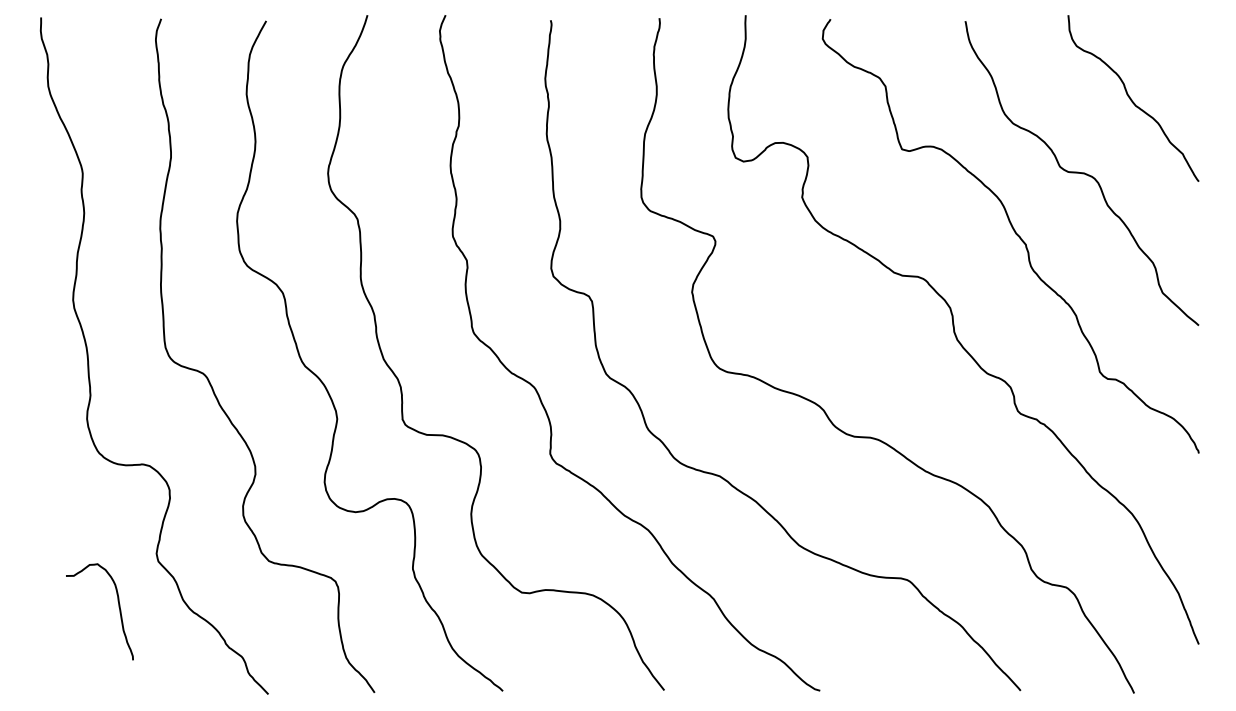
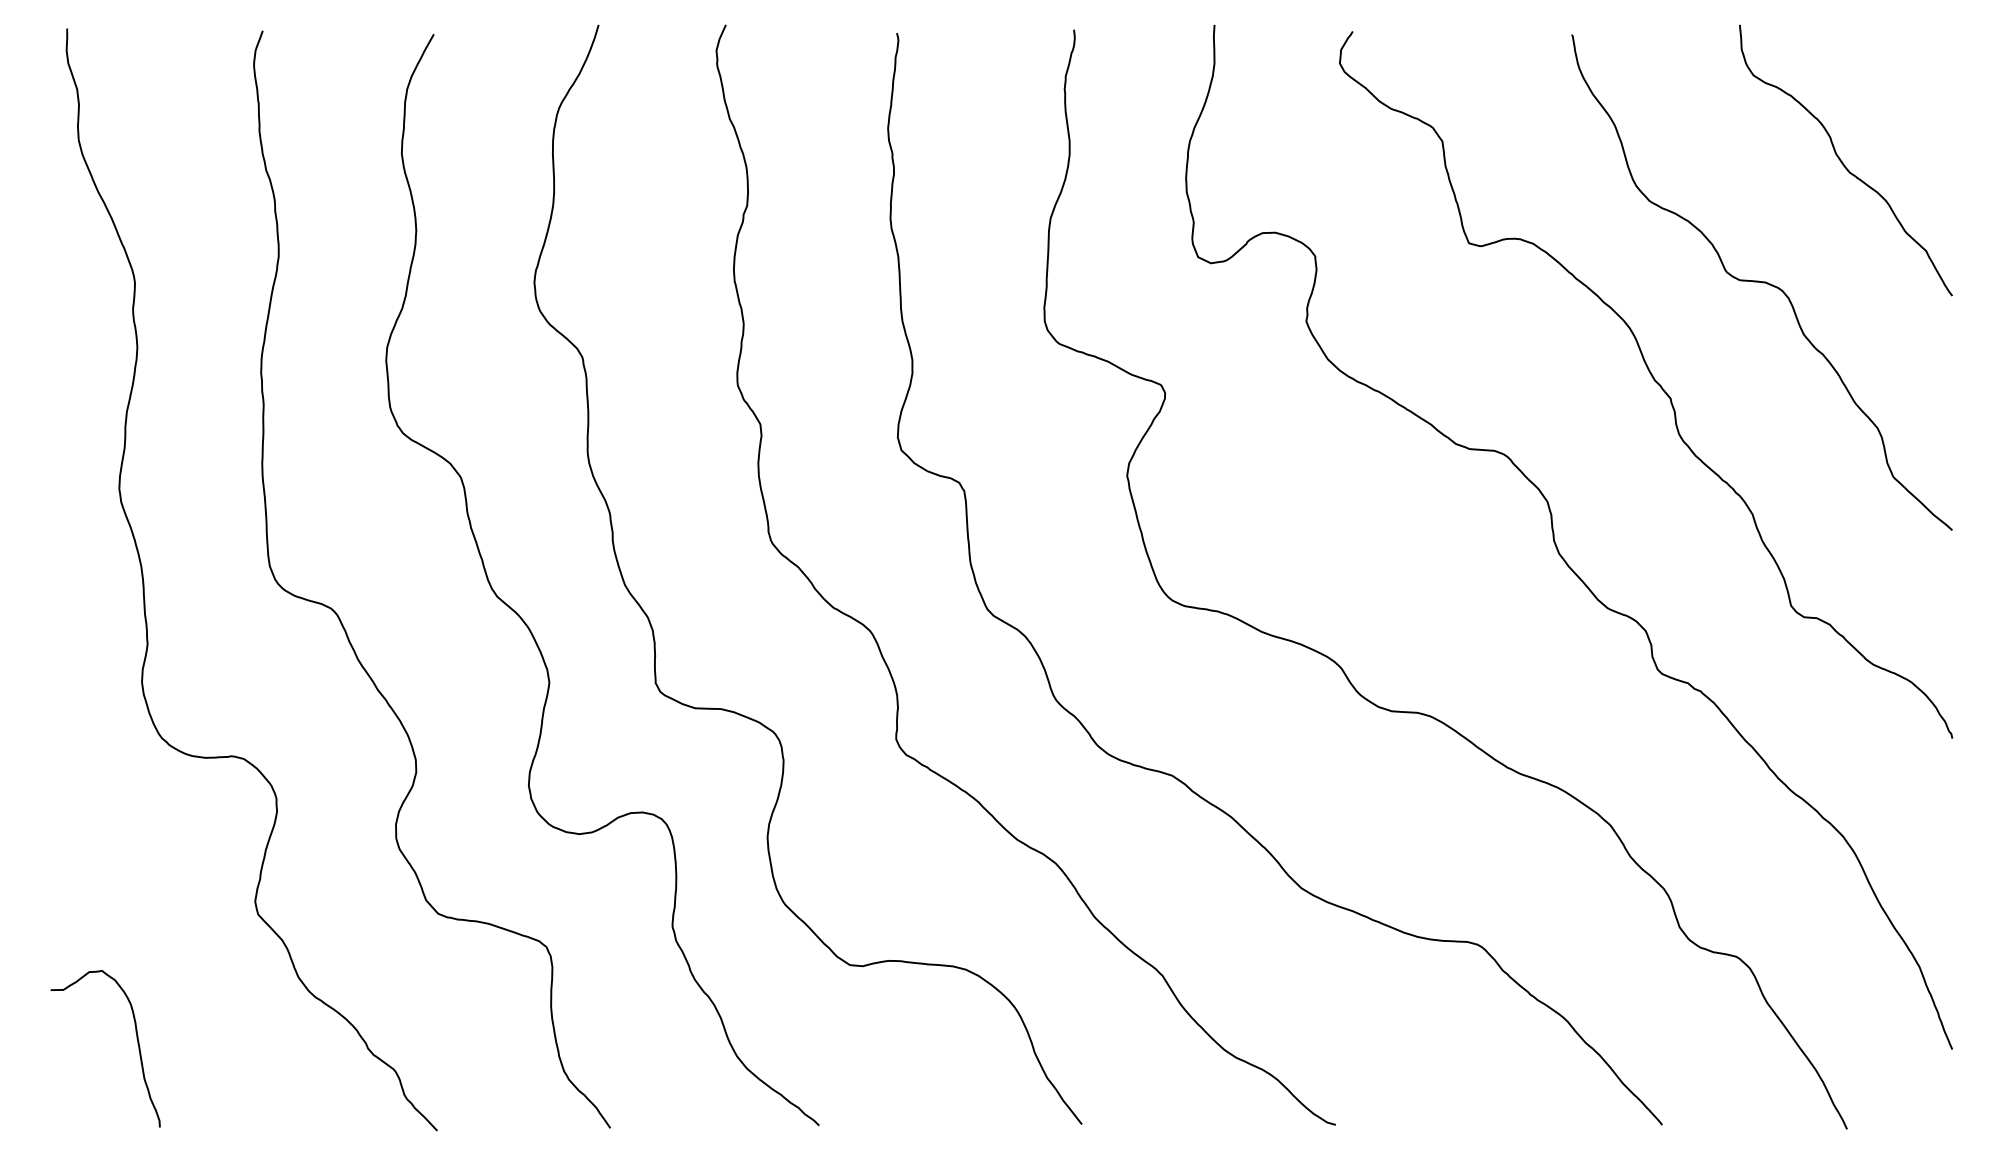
curve: (118, 607) -> (136, 1041), moved

